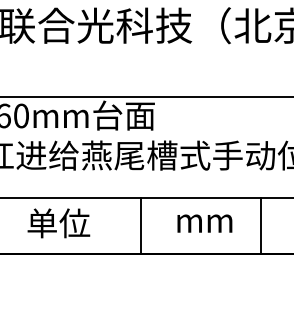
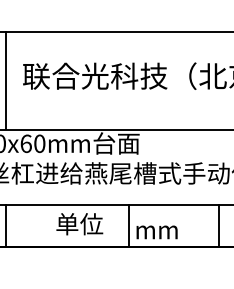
text: (58, 223) -> (79, 224), moved
text: (204, 223) -> (156, 232), moved

